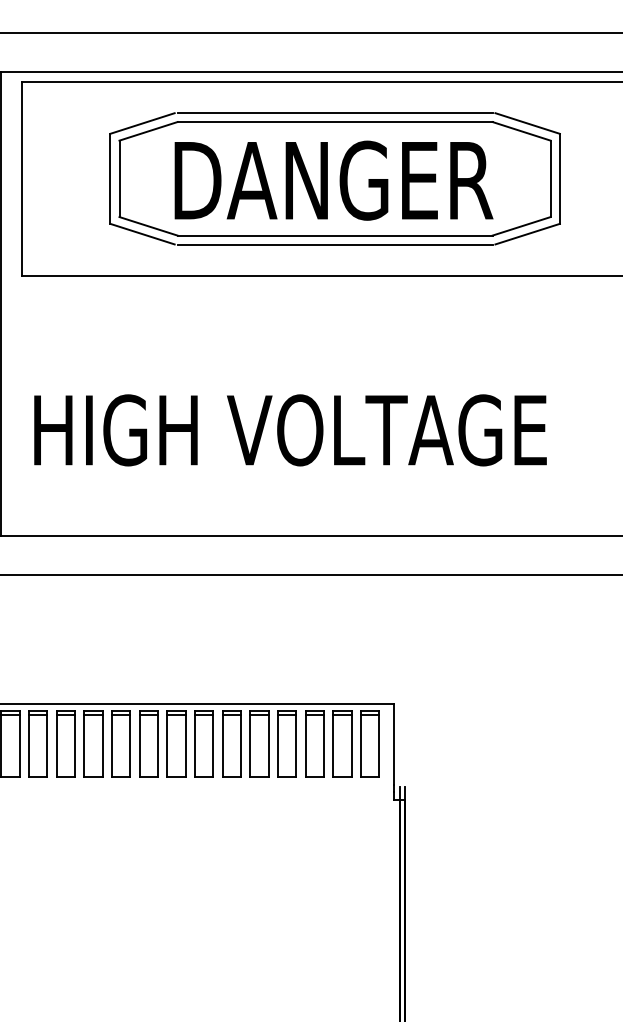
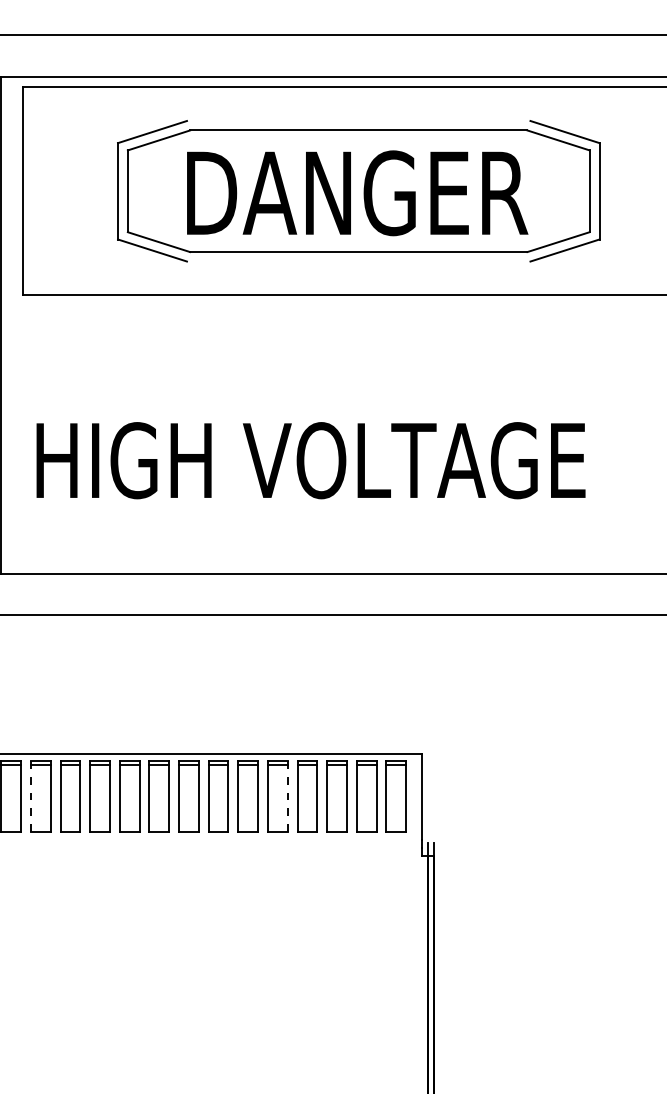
line: (334, 112) -> (358, 120), removed
line: (334, 245) -> (358, 262), removed
line: (28, 743) -> (30, 796), solid -> dashed
line: (268, 743) -> (287, 796), solid -> dashed

